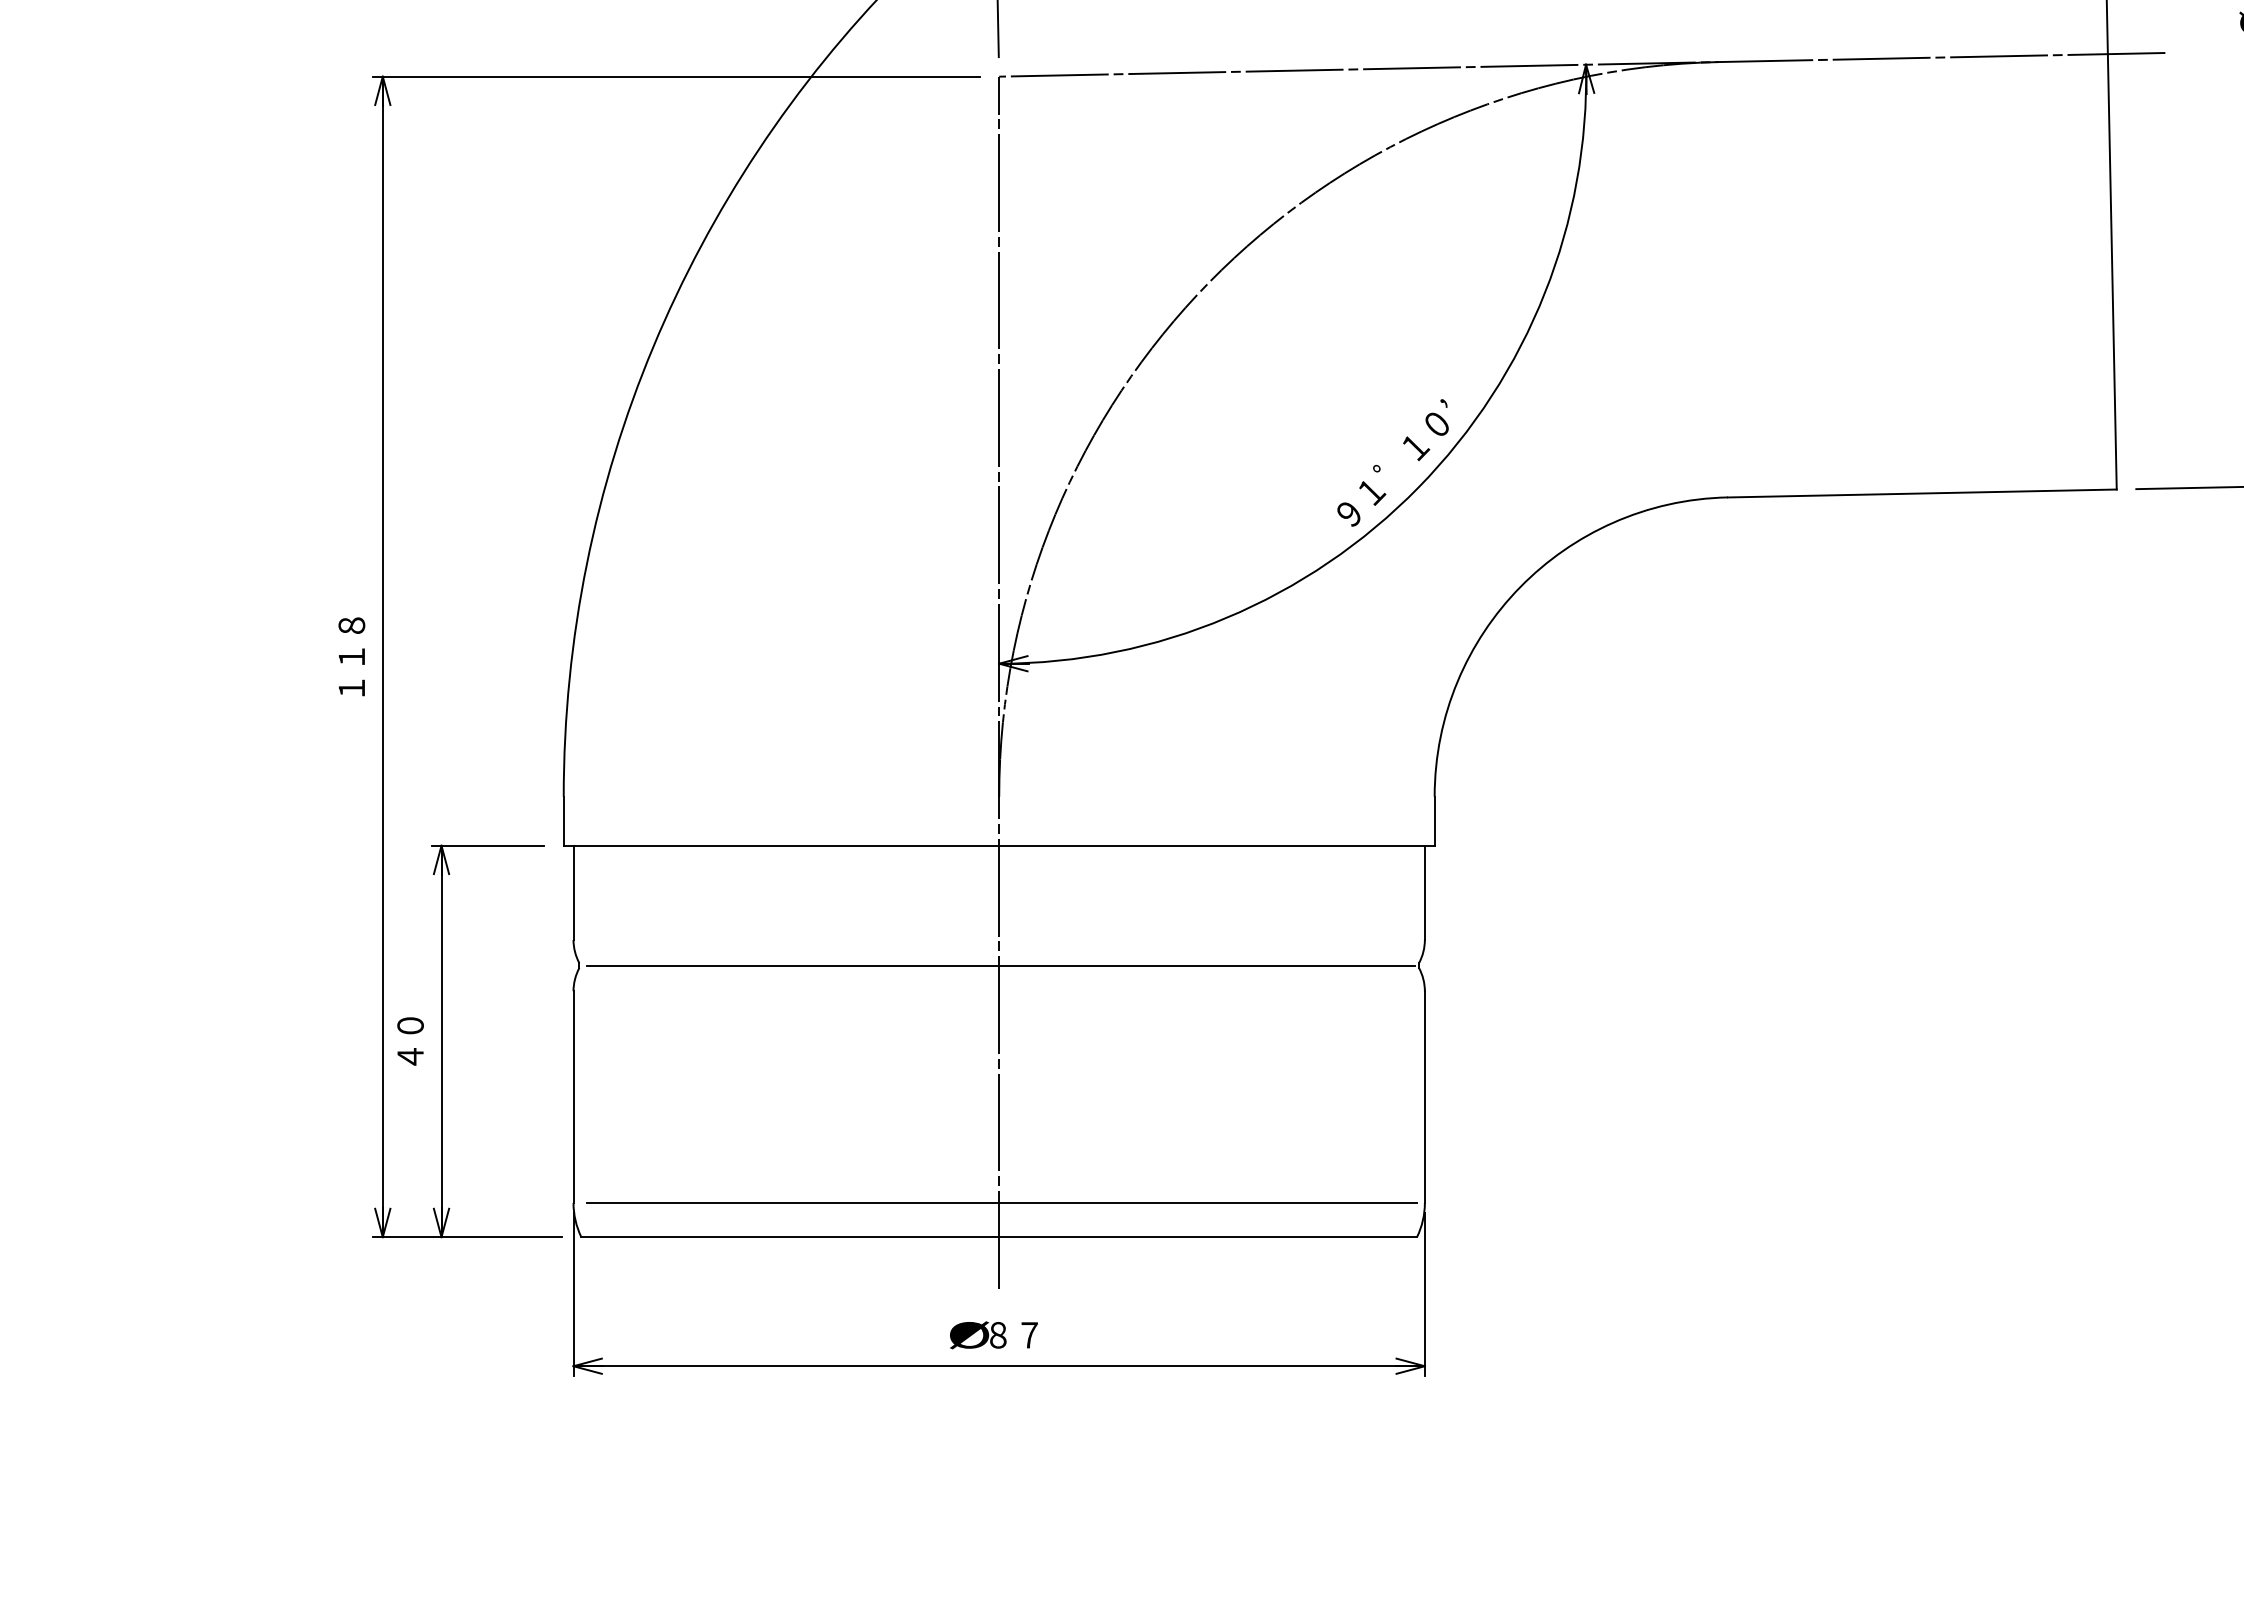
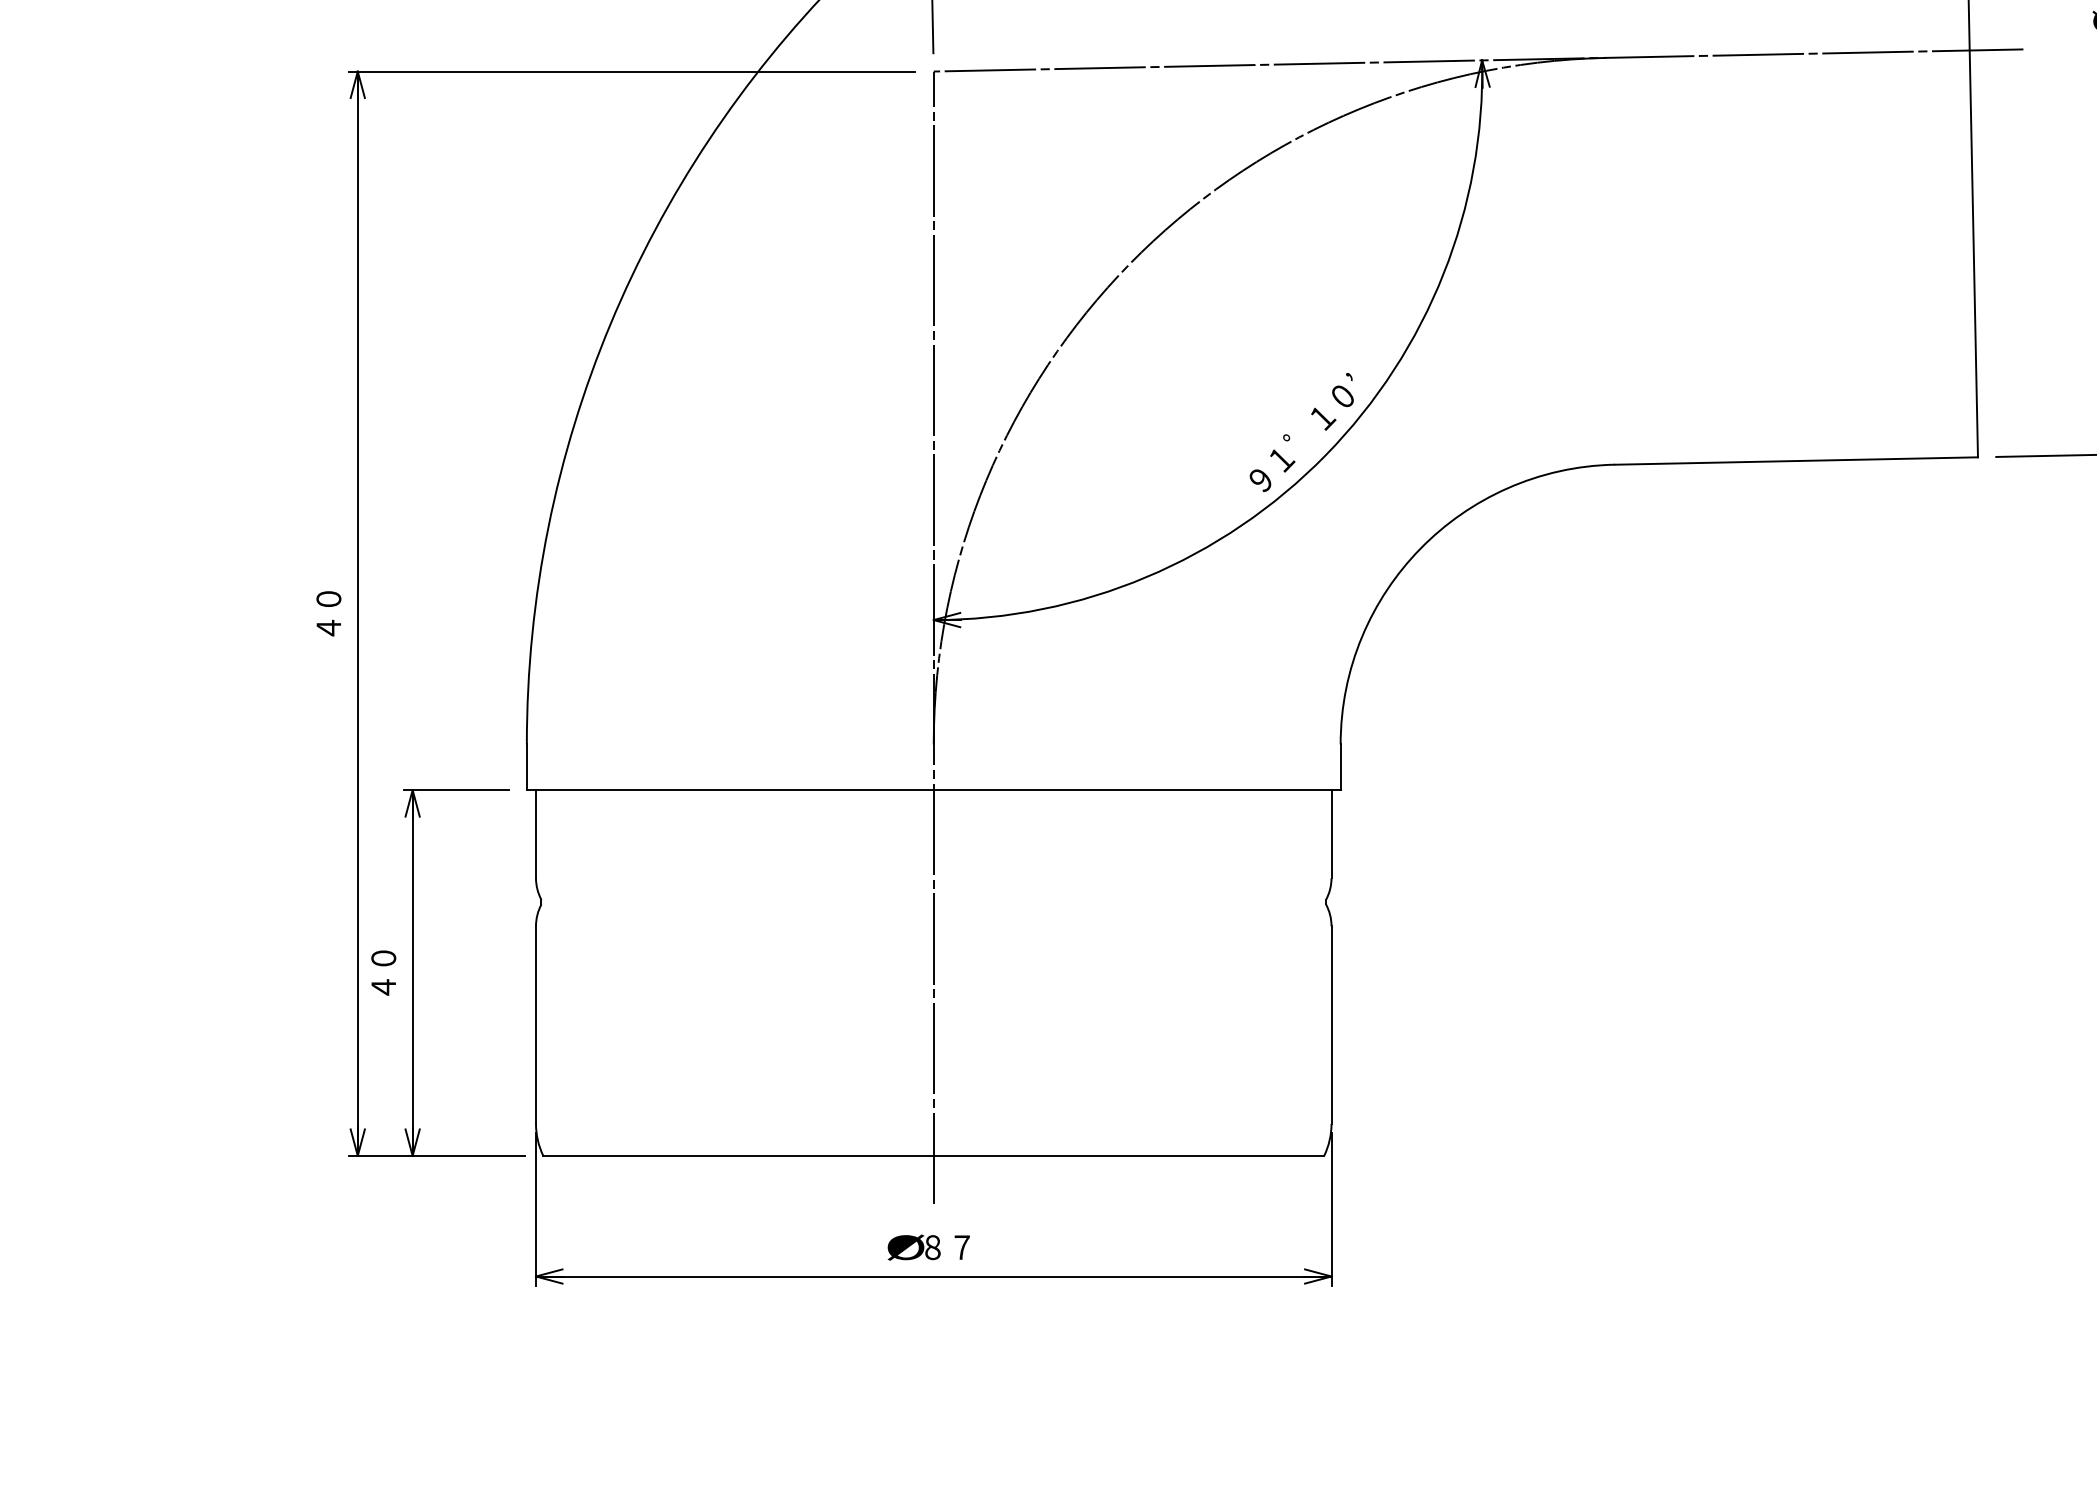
text: (351, 656) -> (328, 613), １１８ -> ４０
line: (1000, 965) -> (934, 902), removed
line: (1001, 1203) -> (935, 1124), removed

